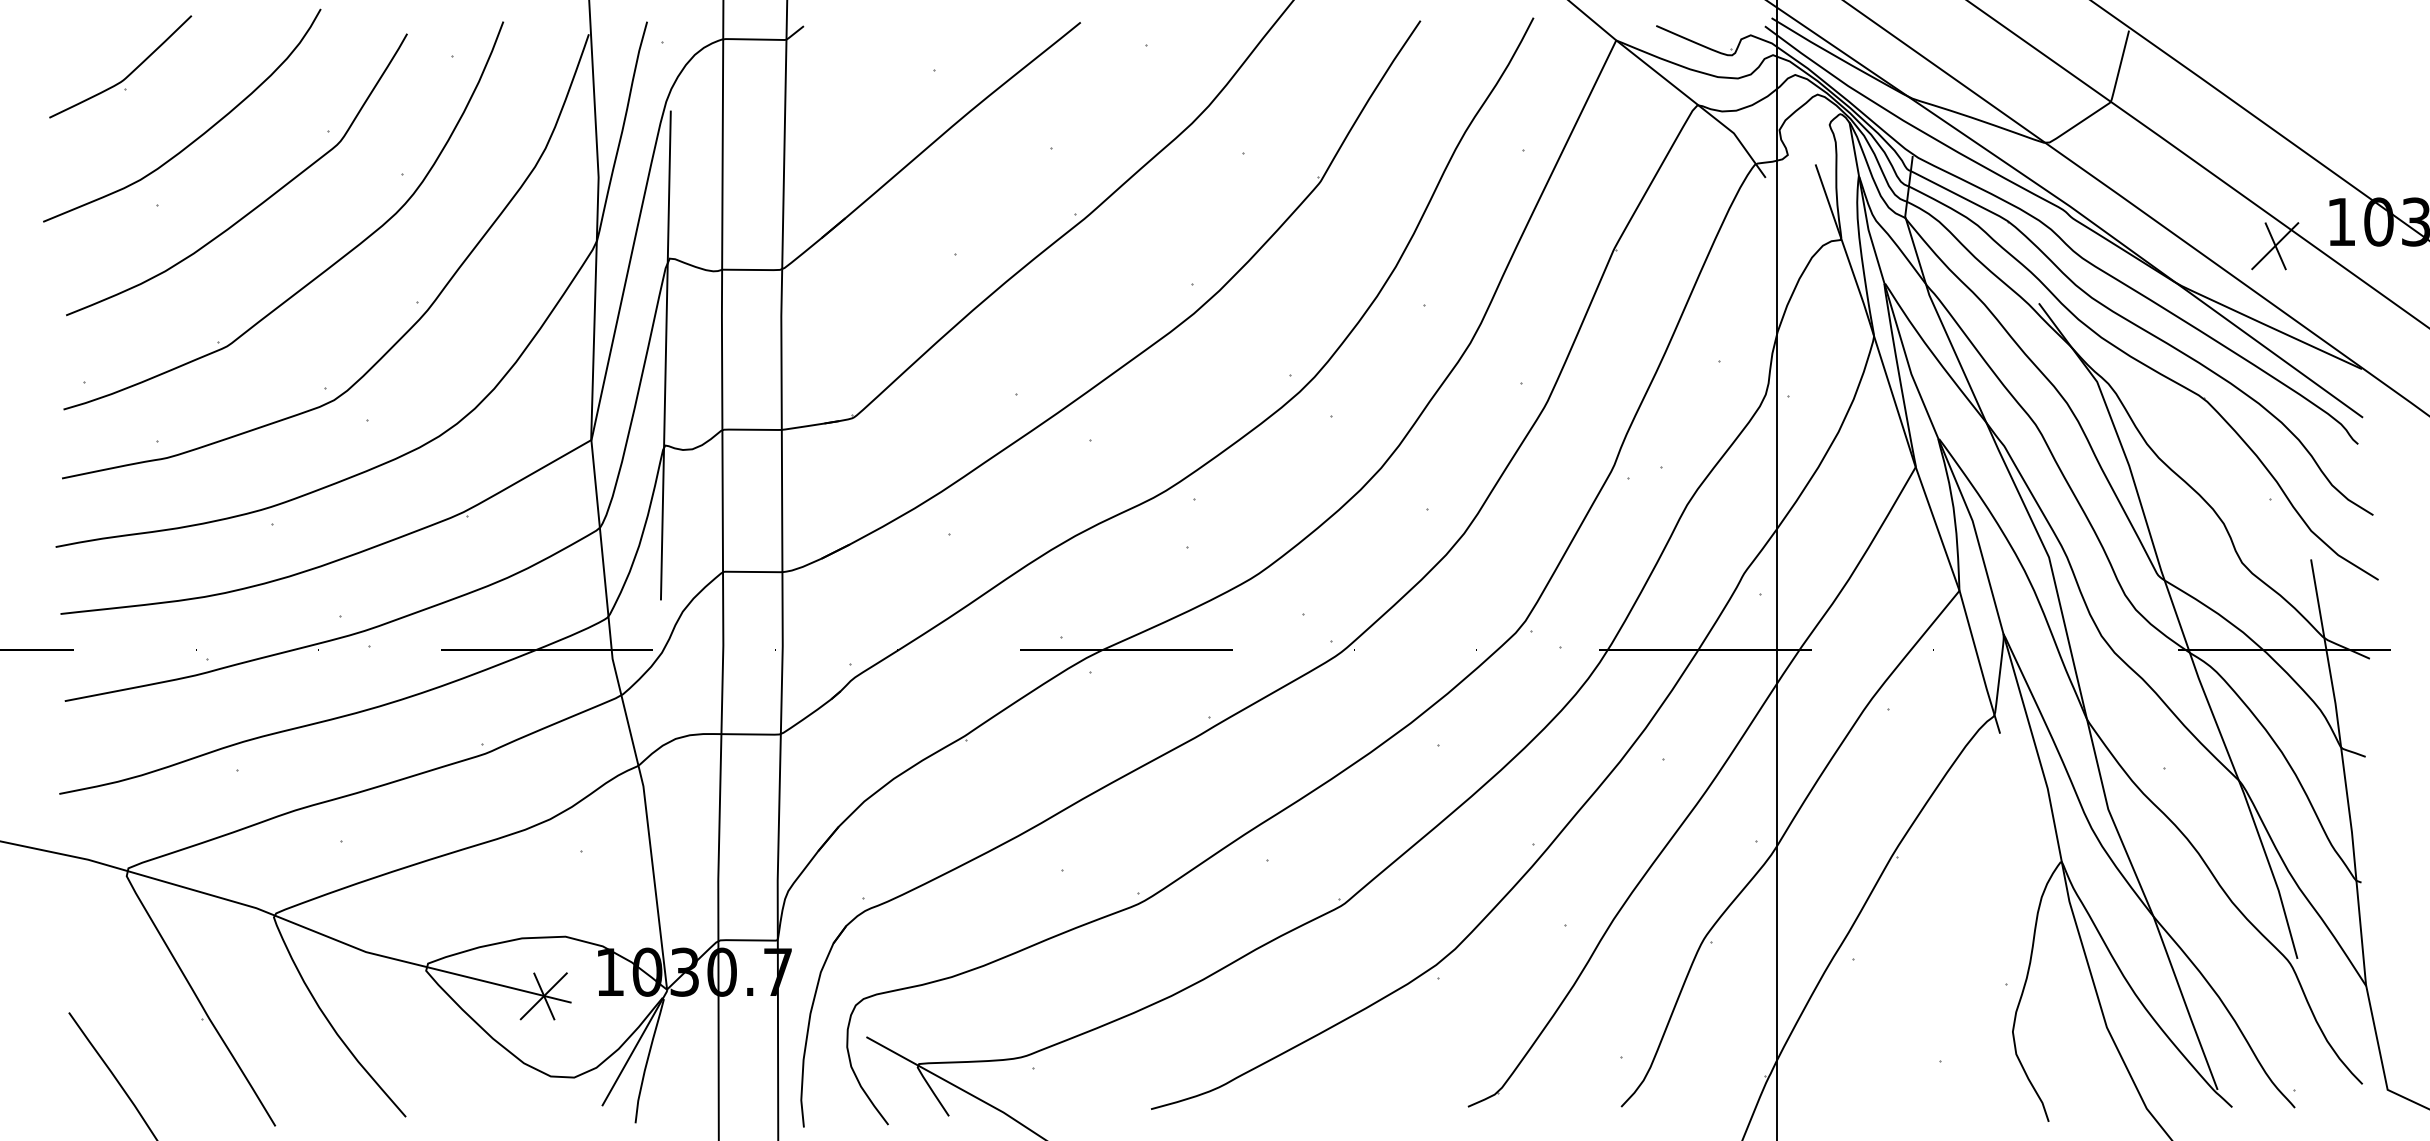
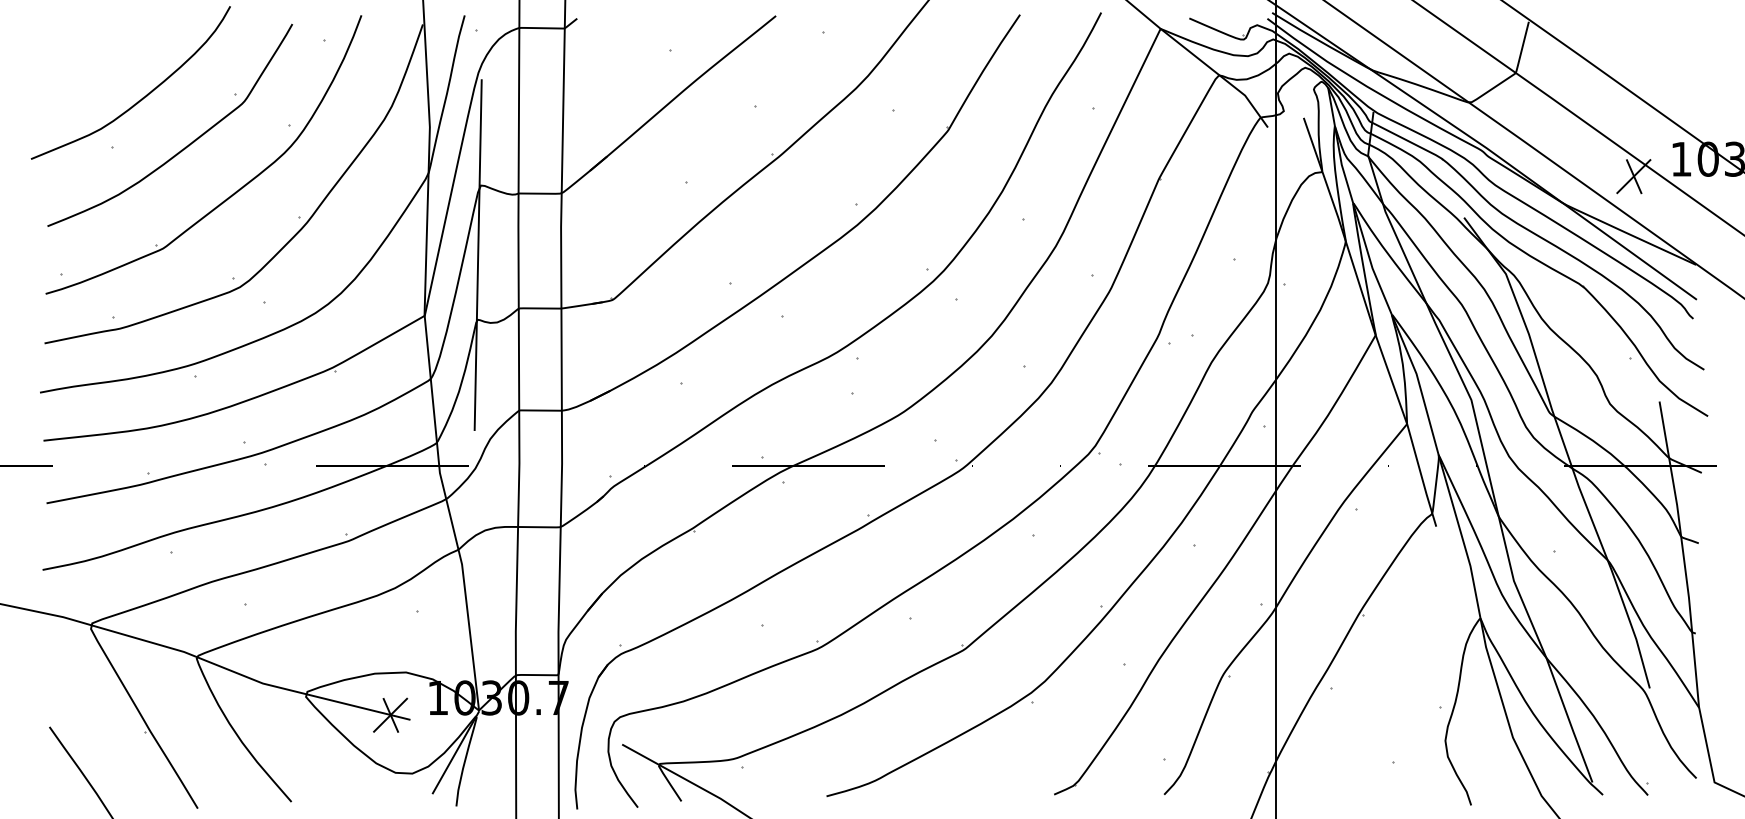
part: (128, 73) -> (92, 52), removed

